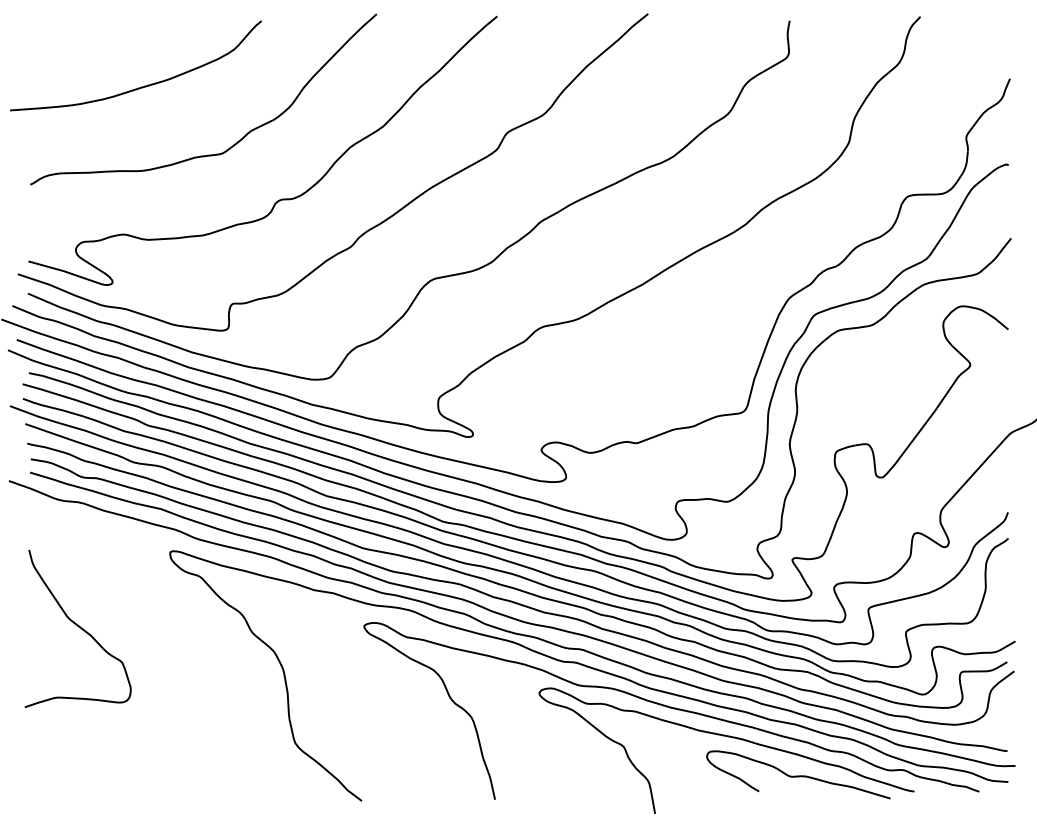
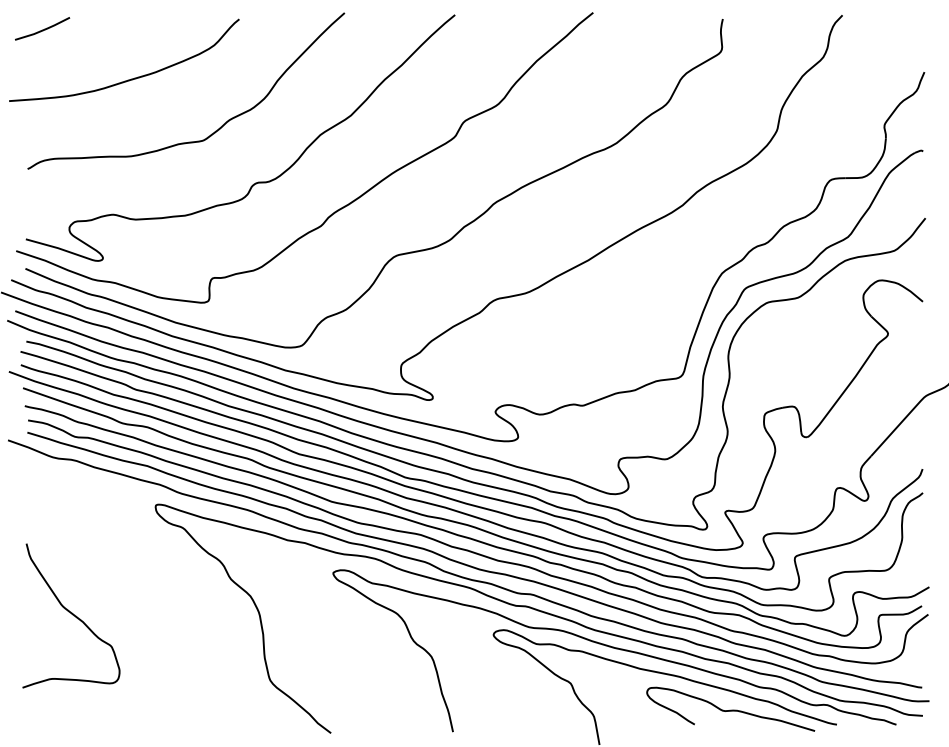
line: (46, 32) -> (42, 29), added
curve: (78, 627) -> (71, 614), moved

